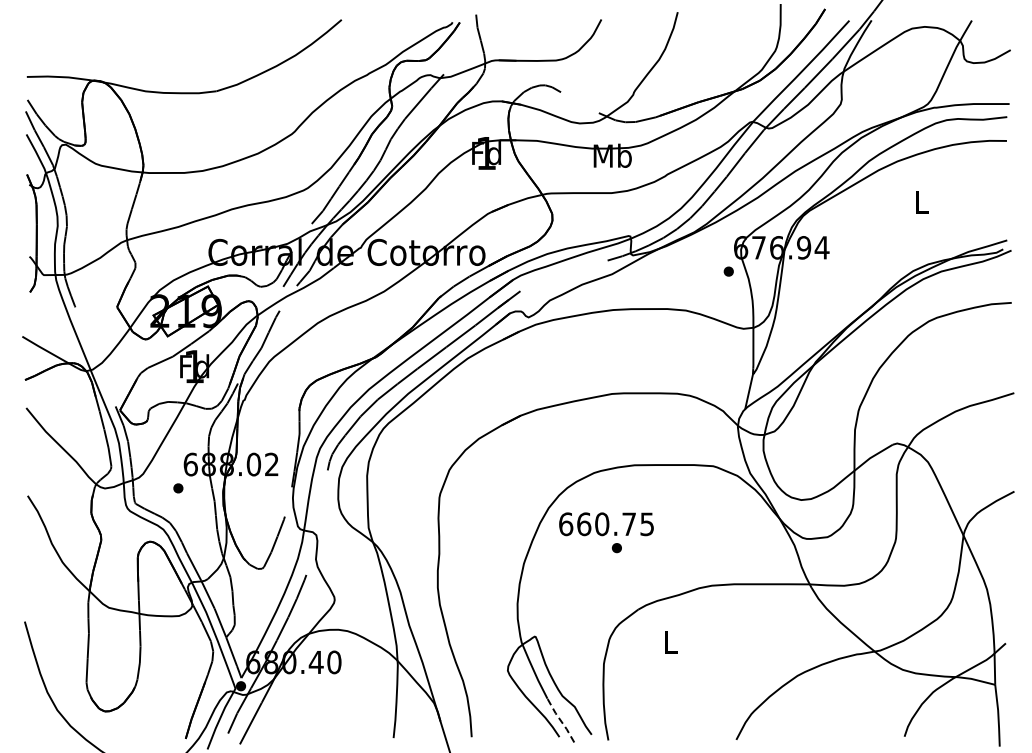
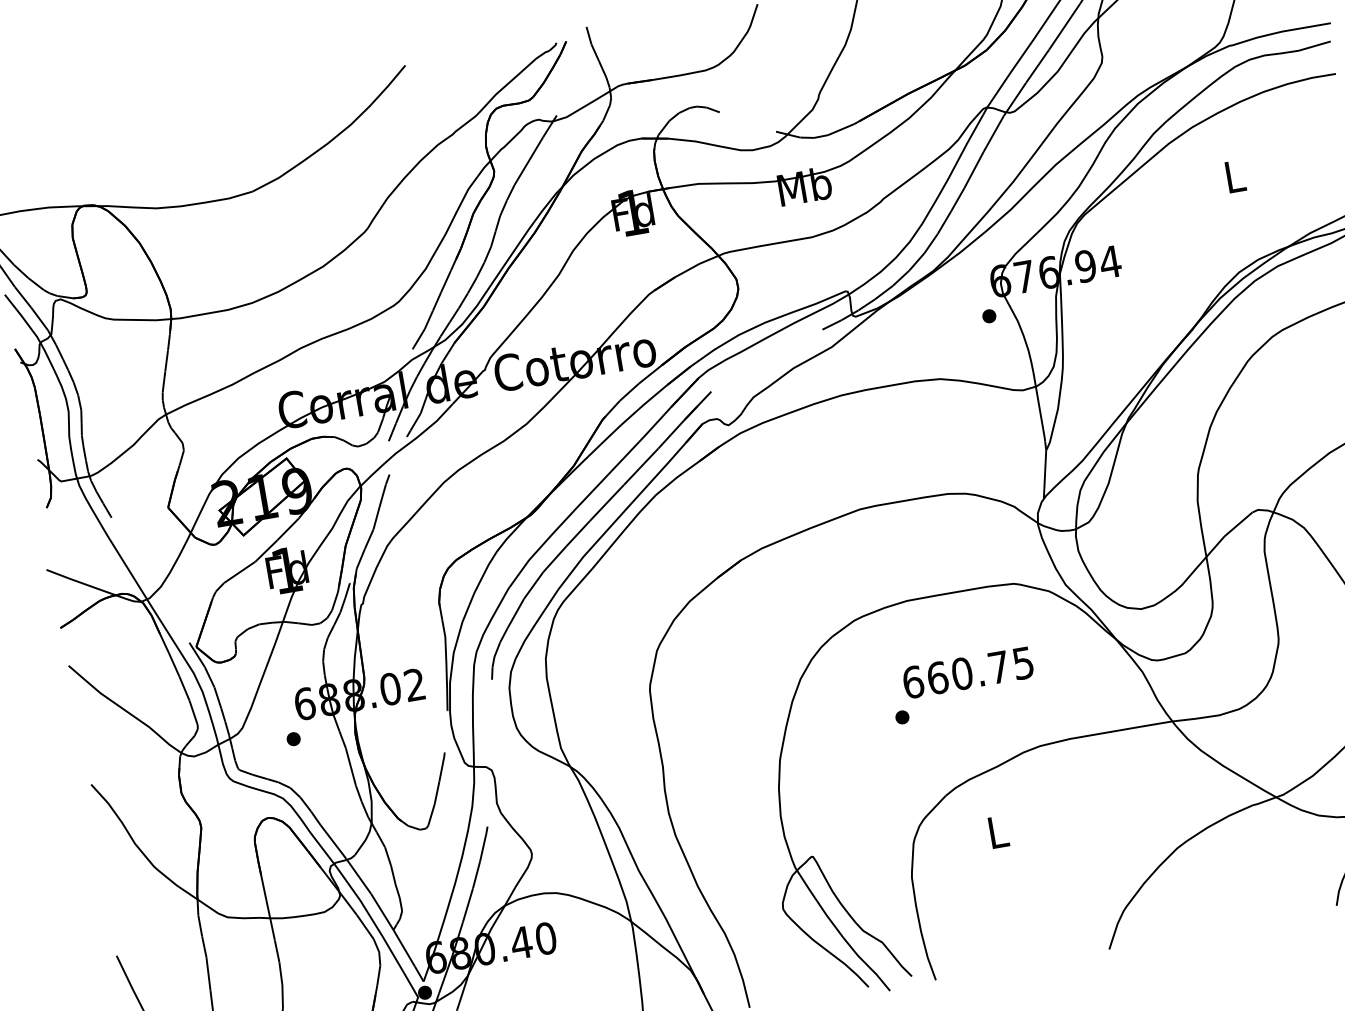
text: (606, 524) -> (968, 673), moved
line: (560, 720) -> (866, 964), dashed -> solid

